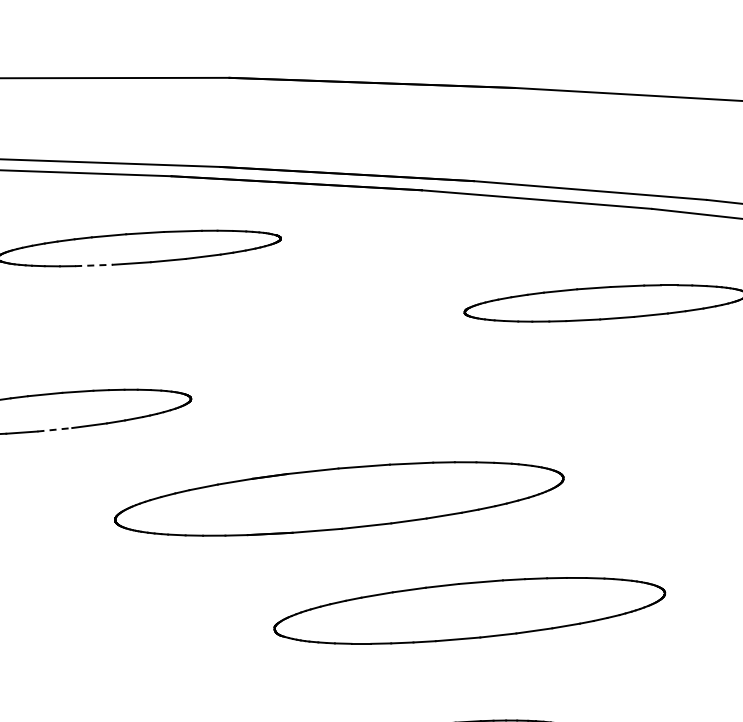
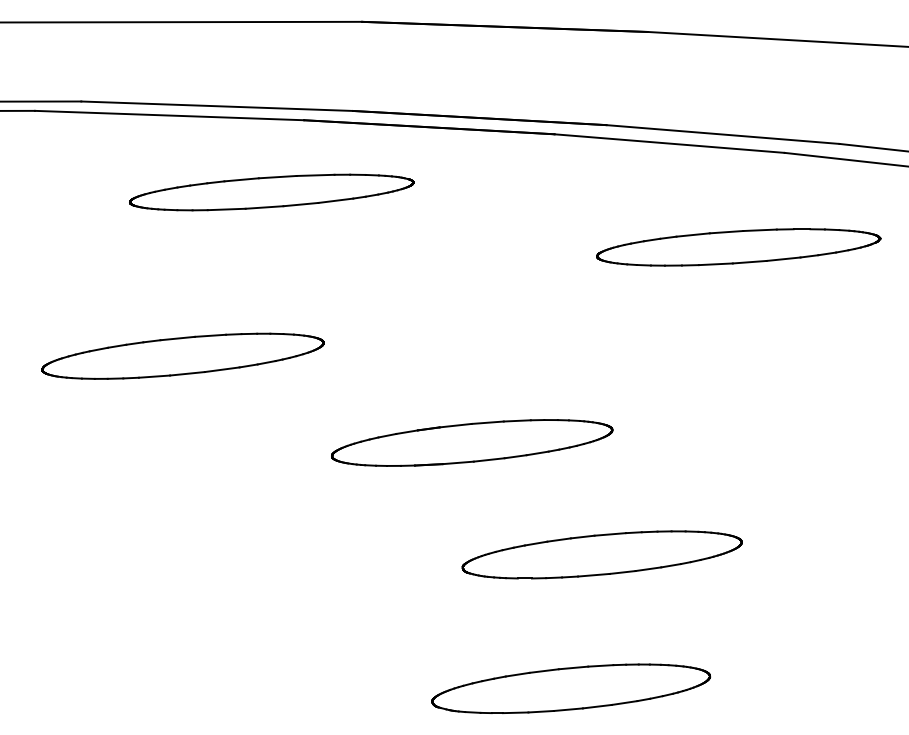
line: (93, 265) -> (226, 209), dashed -> solid
line: (54, 429) -> (187, 373), dashed -> solid
part: (339, 498) -> (472, 442), size x0.62
part: (468, 610) -> (601, 554), size x0.71

